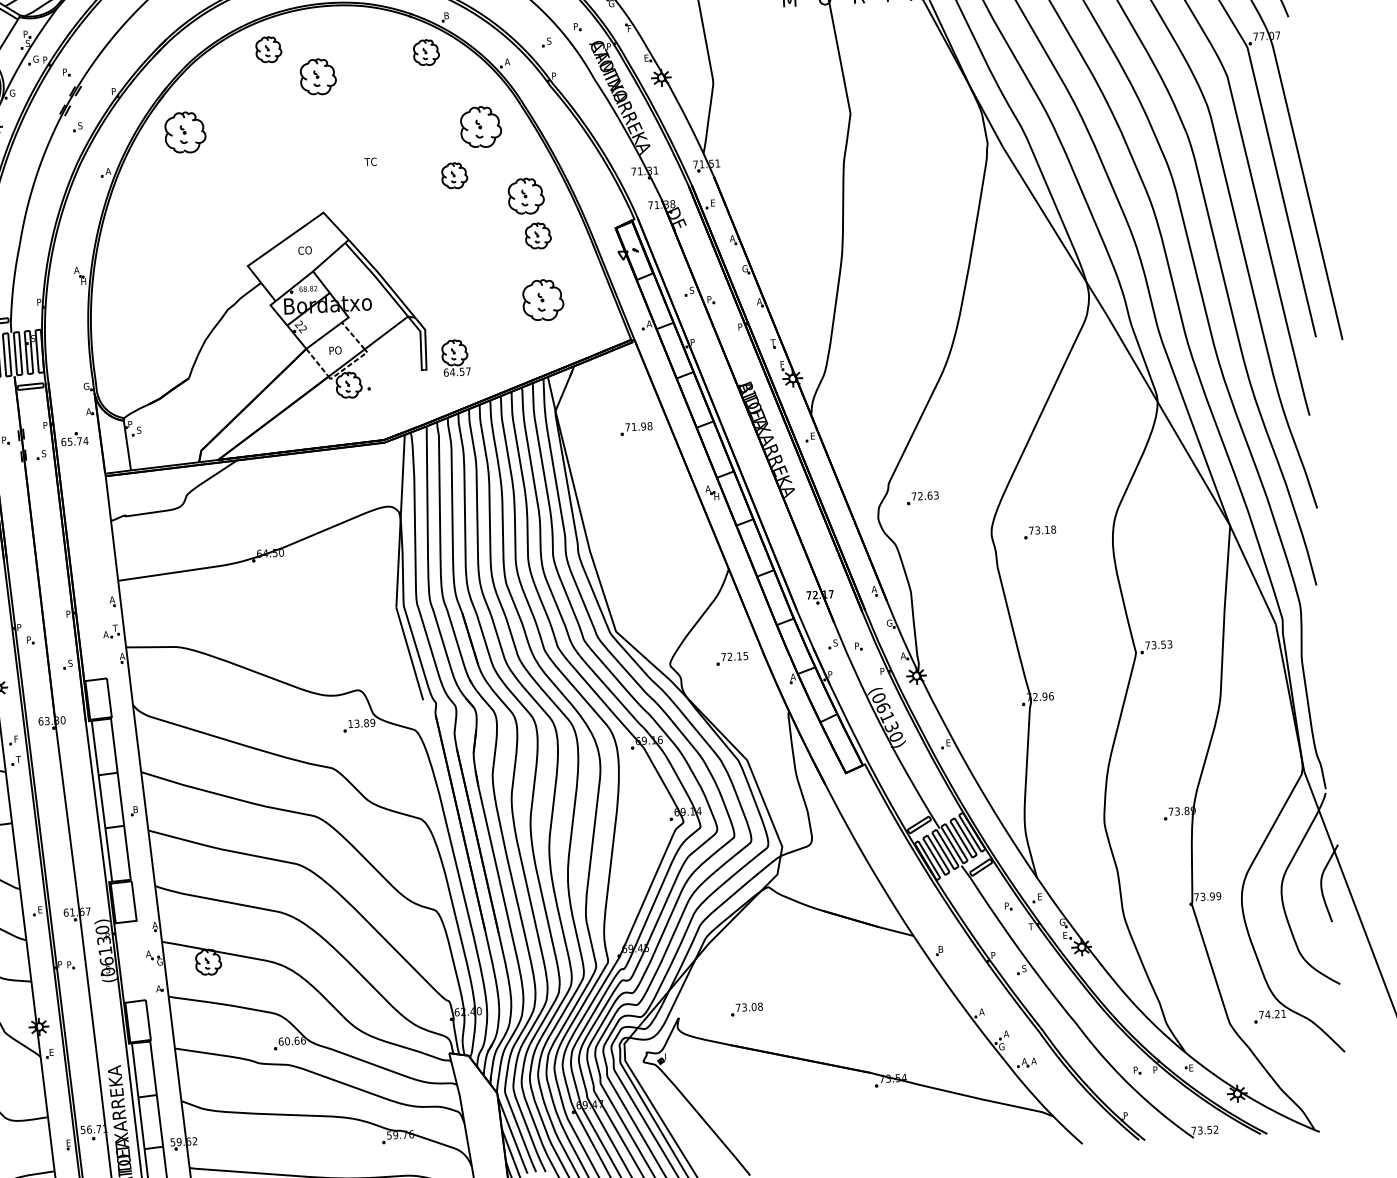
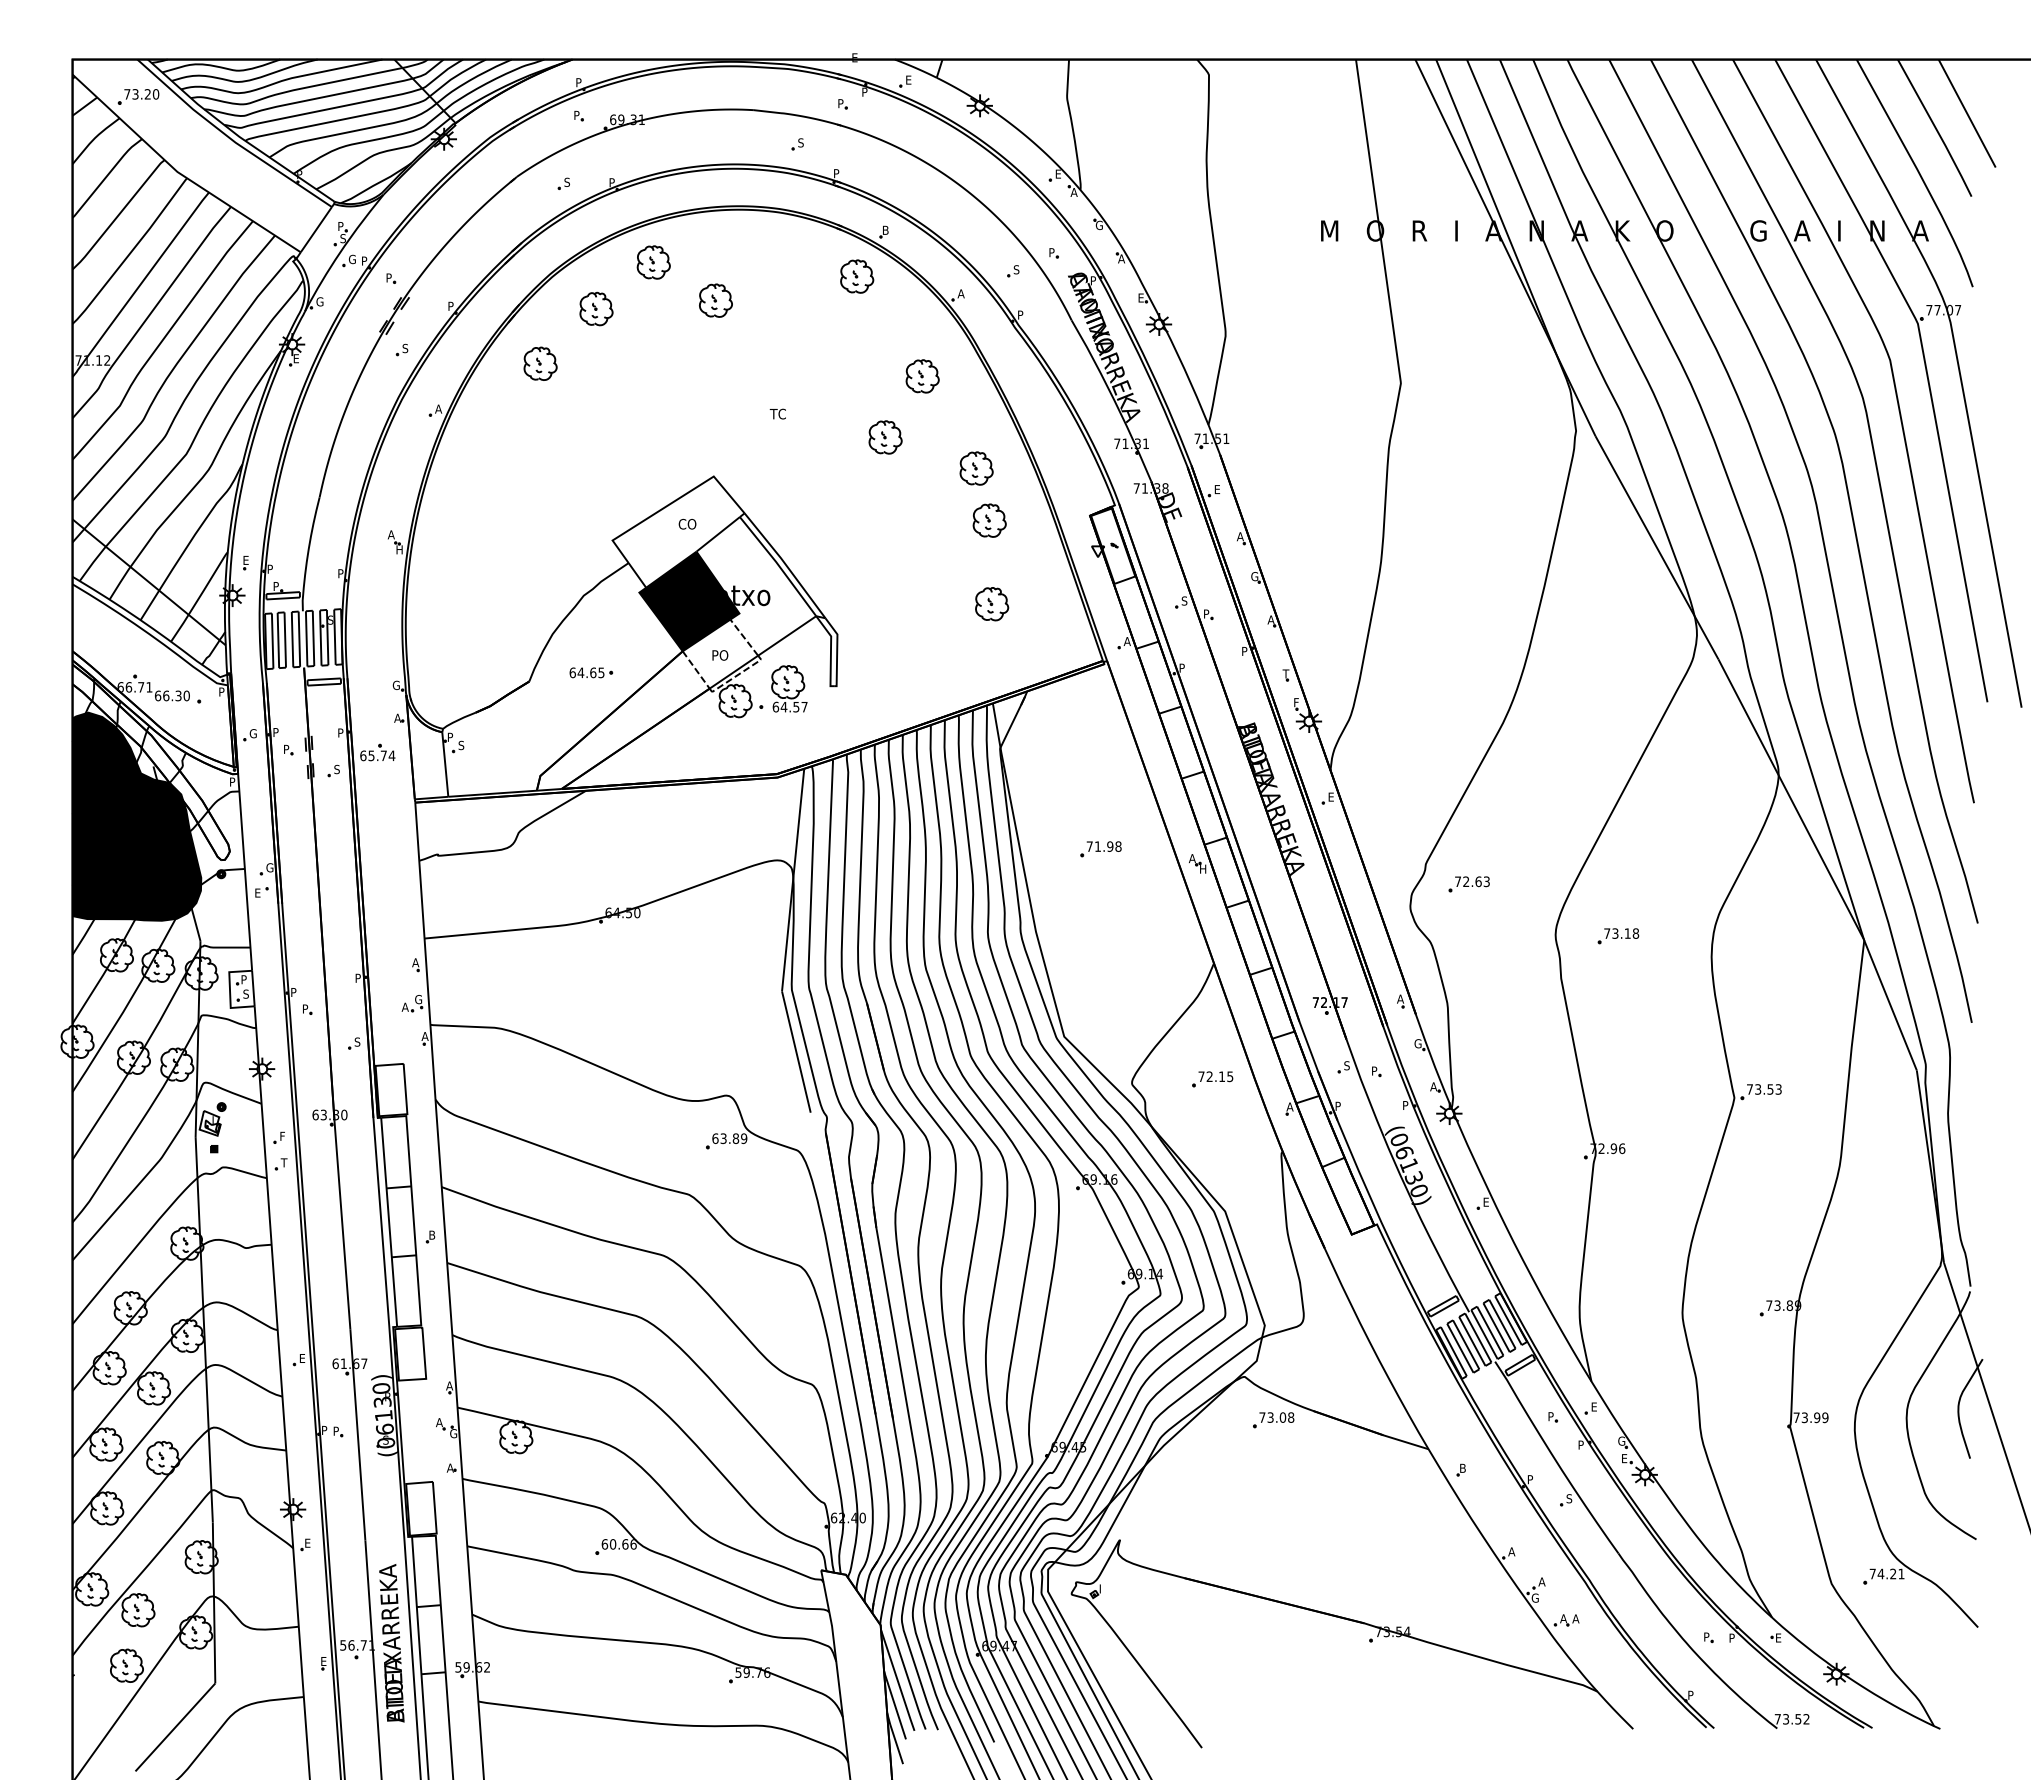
text: (629, 28) -> (1121, 258), F -> A
part: (317, 76) -> (715, 300), size x0.71
part: (226, 87) -> (596, 308), added
part: (480, 127) -> (922, 376), size x0.62
part: (185, 132) -> (540, 363), size x0.62
part: (526, 196) -> (976, 468), size x0.71
part: (543, 300) -> (992, 604), size x0.62
fill: (309, 310) -> (689, 601), added
part: (456, 357) -> (789, 688), moved
part: (236, 368) -> (591, 672), added
part: (636, 429) -> (1100, 849), moved
text: (115, 628) -> (418, 999), T -> G
text: (350, 723) -> (715, 1138), 13.89 -> 63.89
text: (1030, 926) -> (1580, 1444), T -> P
part: (746, 1009) -> (1273, 1420), moved

